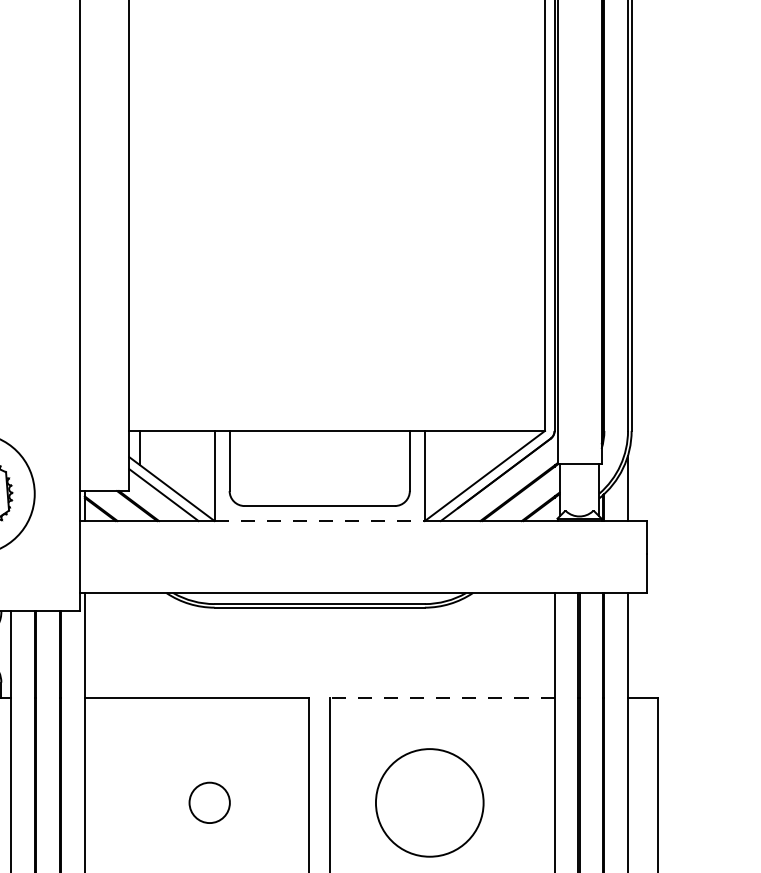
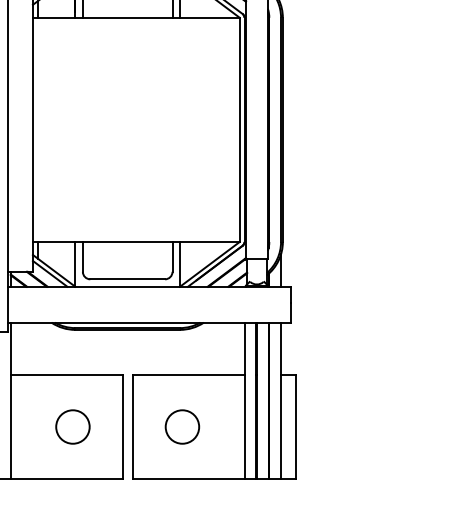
line: (321, 520) -> (128, 286), dashed -> solid
line: (441, 697) -> (188, 374), dashed -> solid
circle: (208, 801) -> (72, 426), size x1.67
circle: (429, 801) -> (182, 426), size x0.62

